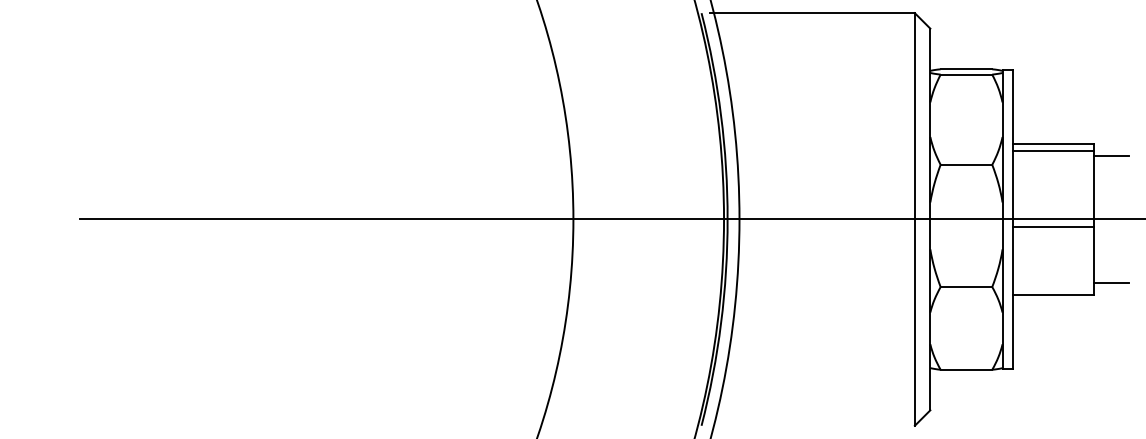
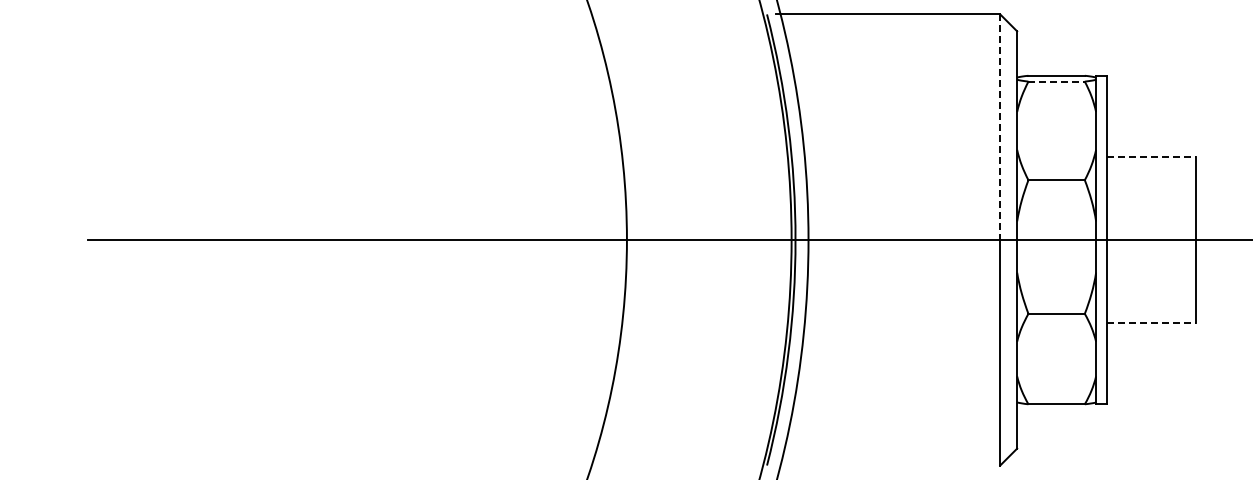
line: (967, 74) -> (1057, 81), solid -> dashed
line: (915, 116) -> (1000, 127), solid -> dashed
line: (1054, 144) -> (1152, 157), solid -> dashed
line: (1053, 151) -> (1151, 165), removed
line: (1110, 155) -> (1214, 170), removed
line: (1053, 226) -> (1151, 247), removed
line: (1110, 283) -> (1214, 309), removed
line: (1054, 294) -> (1152, 322), solid -> dashed

